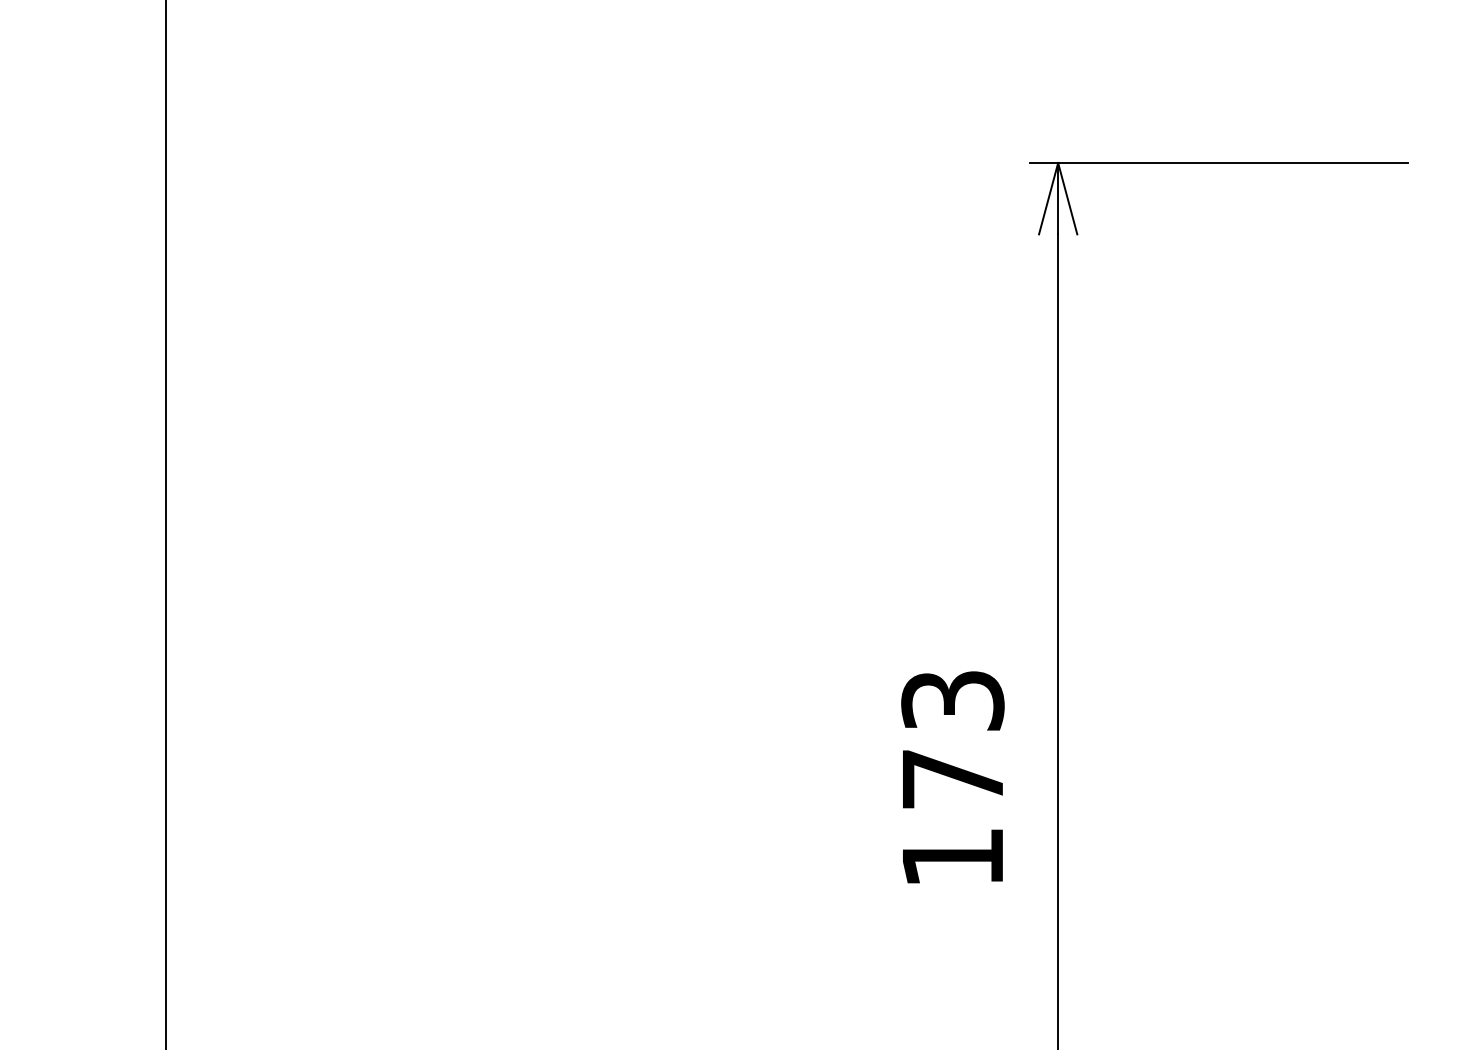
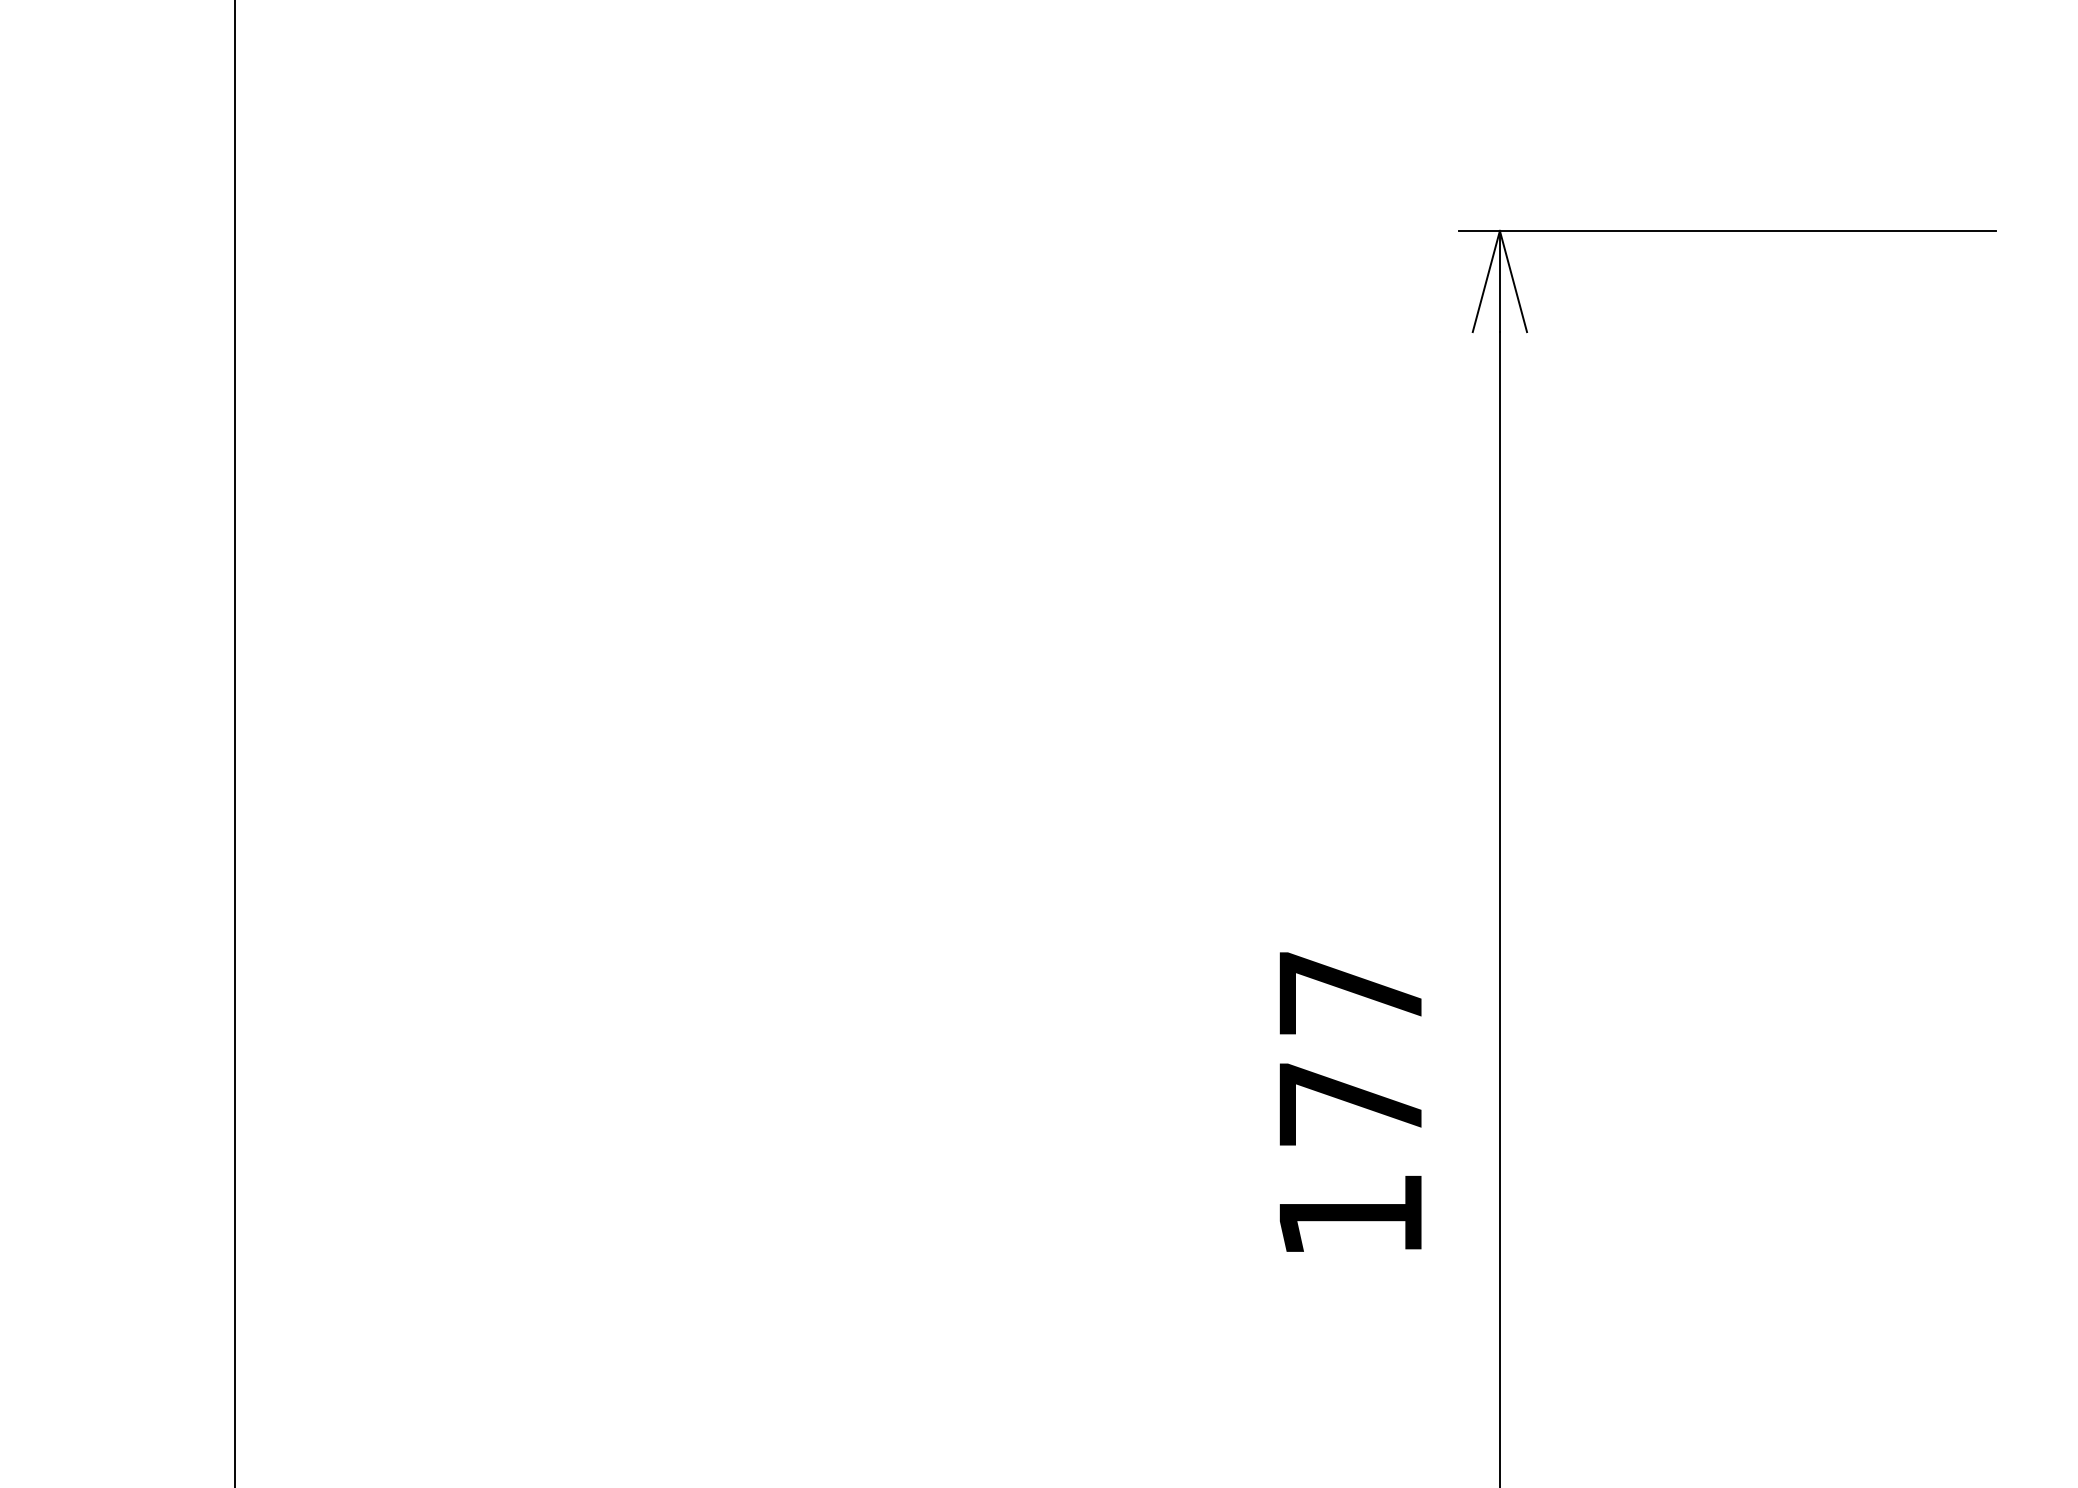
text: (952, 701) -> (1350, 993), 173 -> 177

